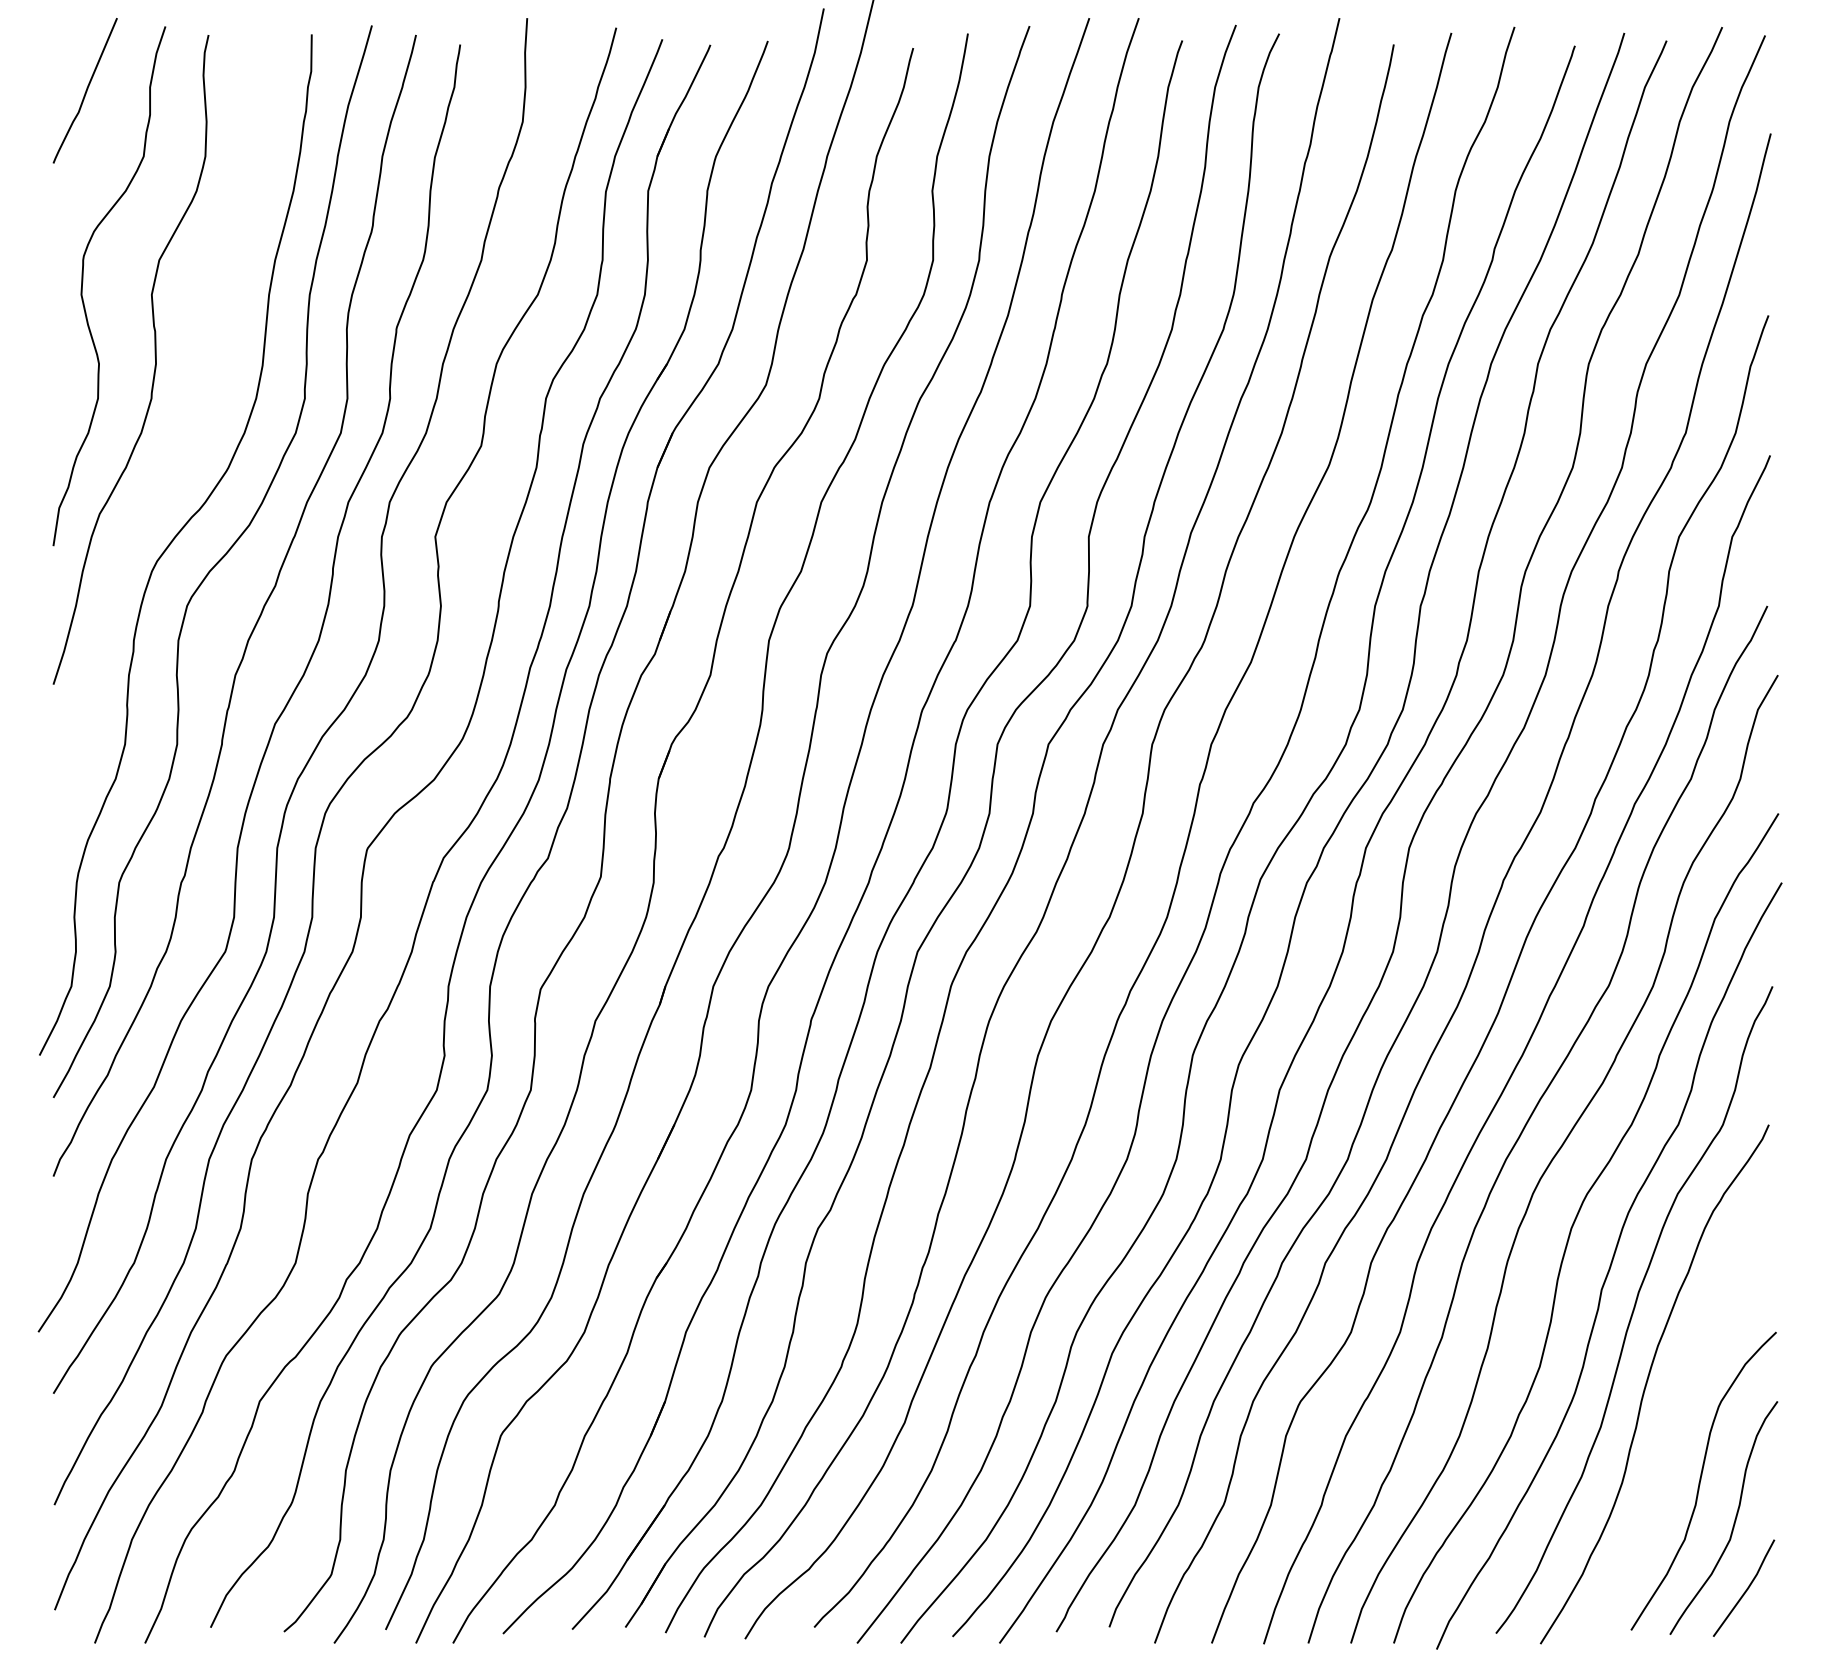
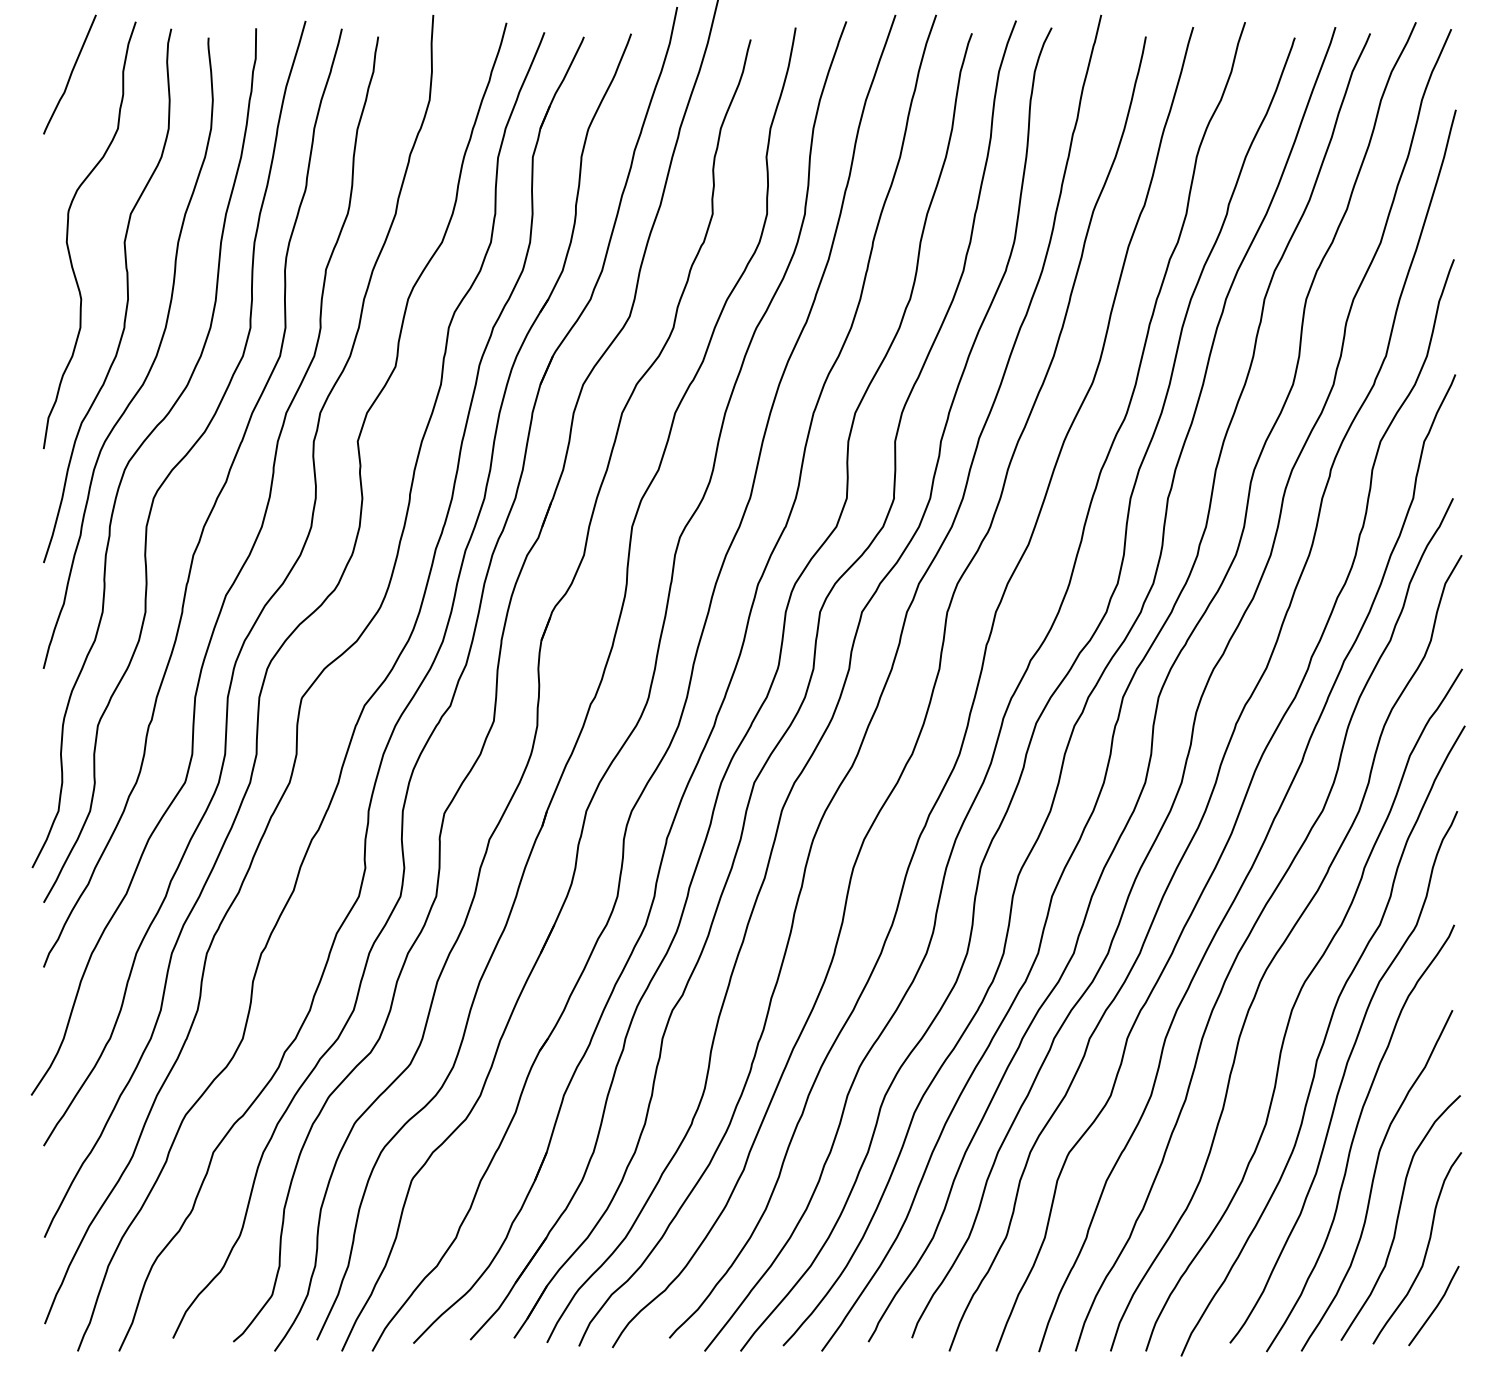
curve: (184, 443) -> (151, 364), added
curve: (1671, 1434) -> (1374, 1179), added

